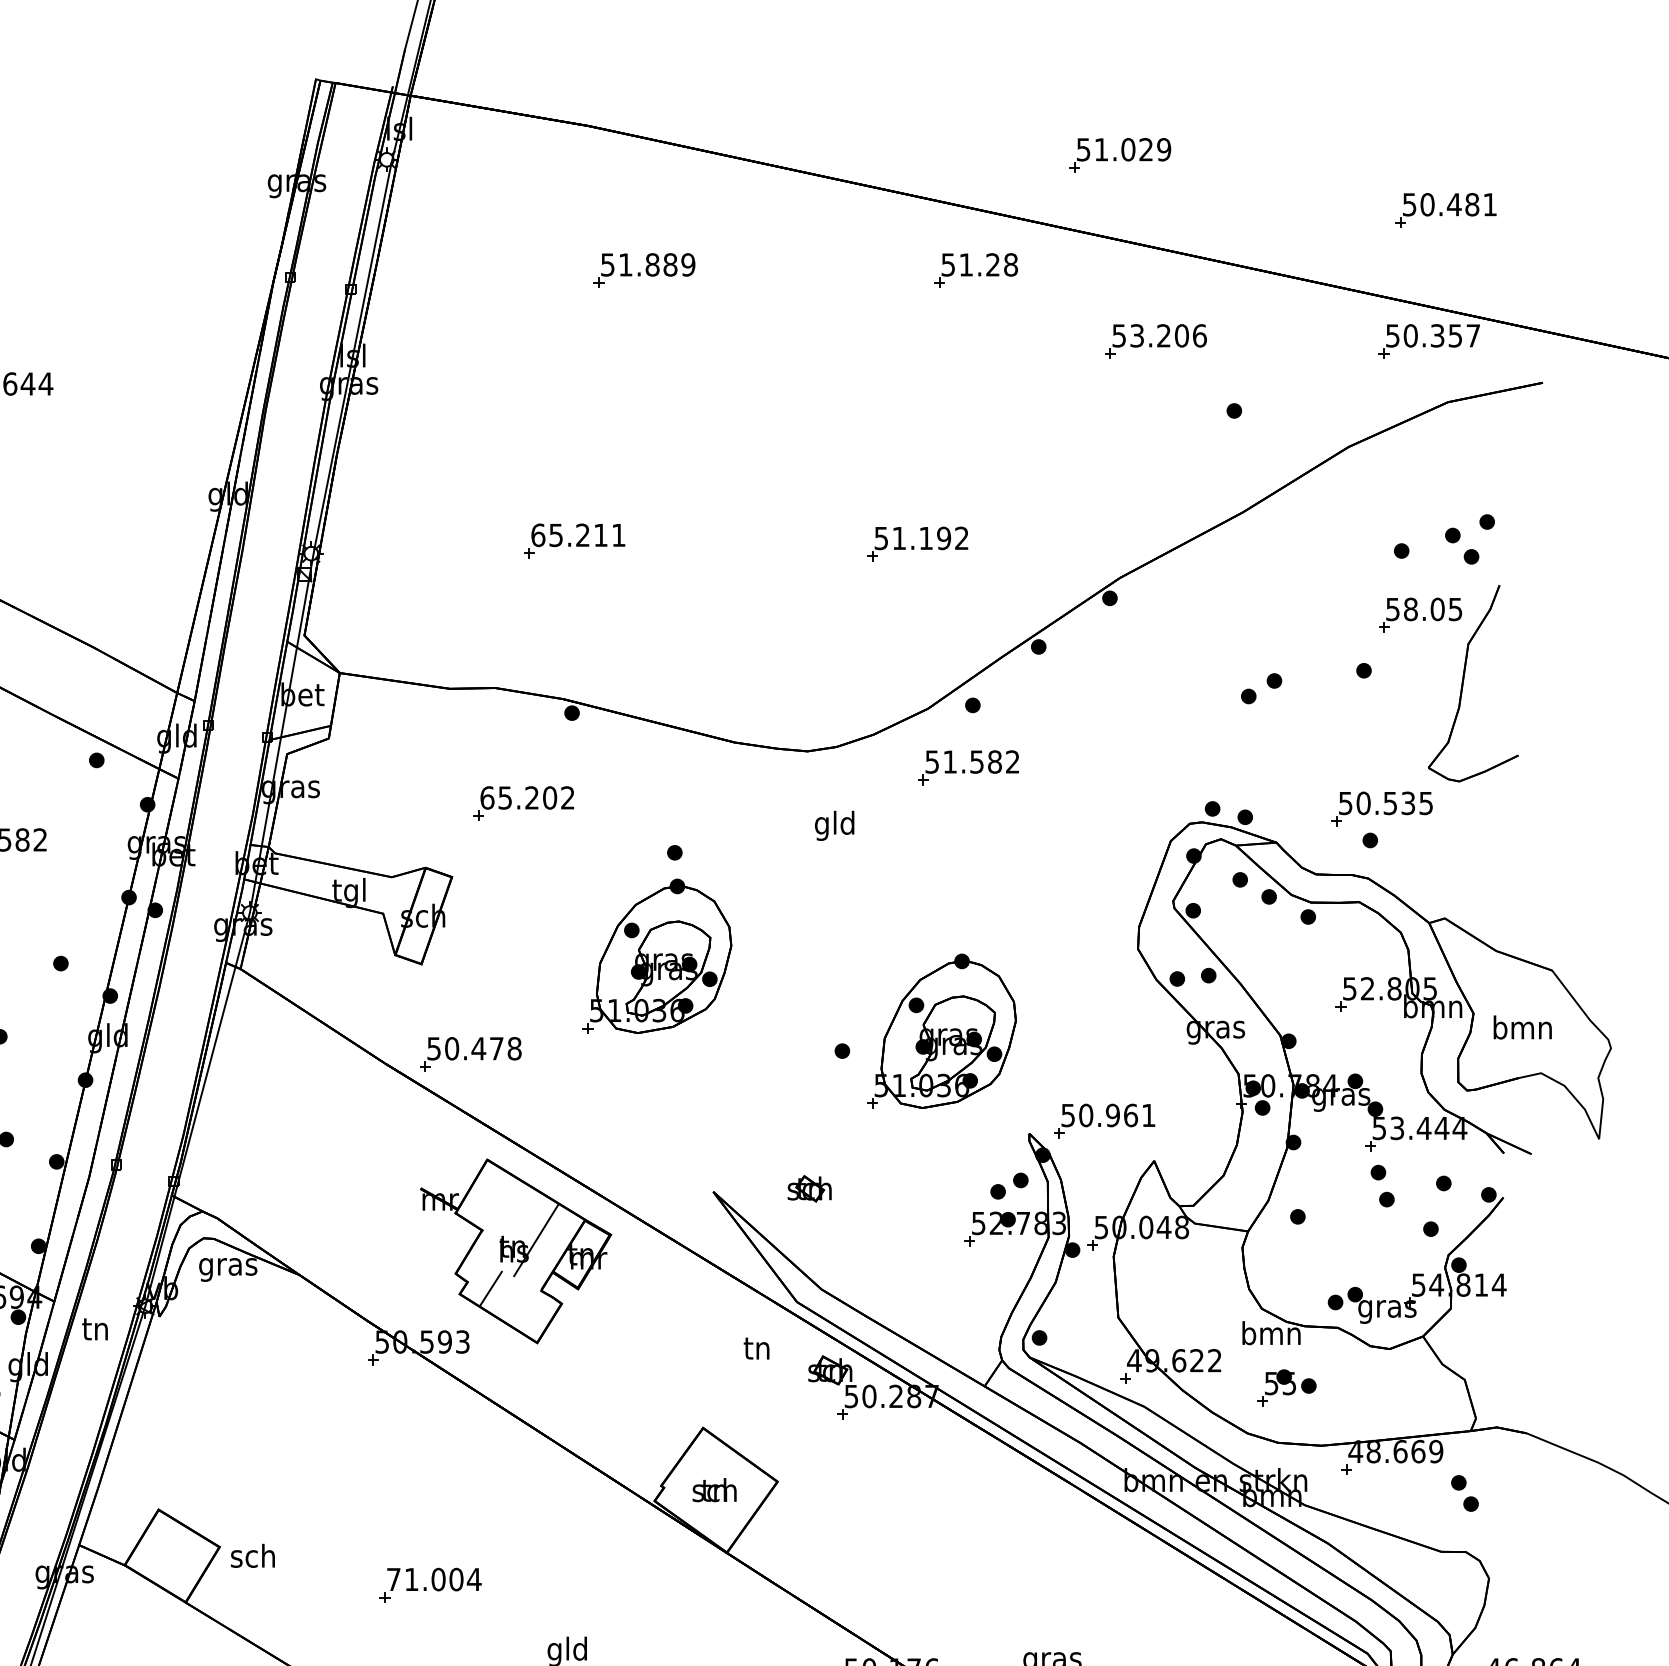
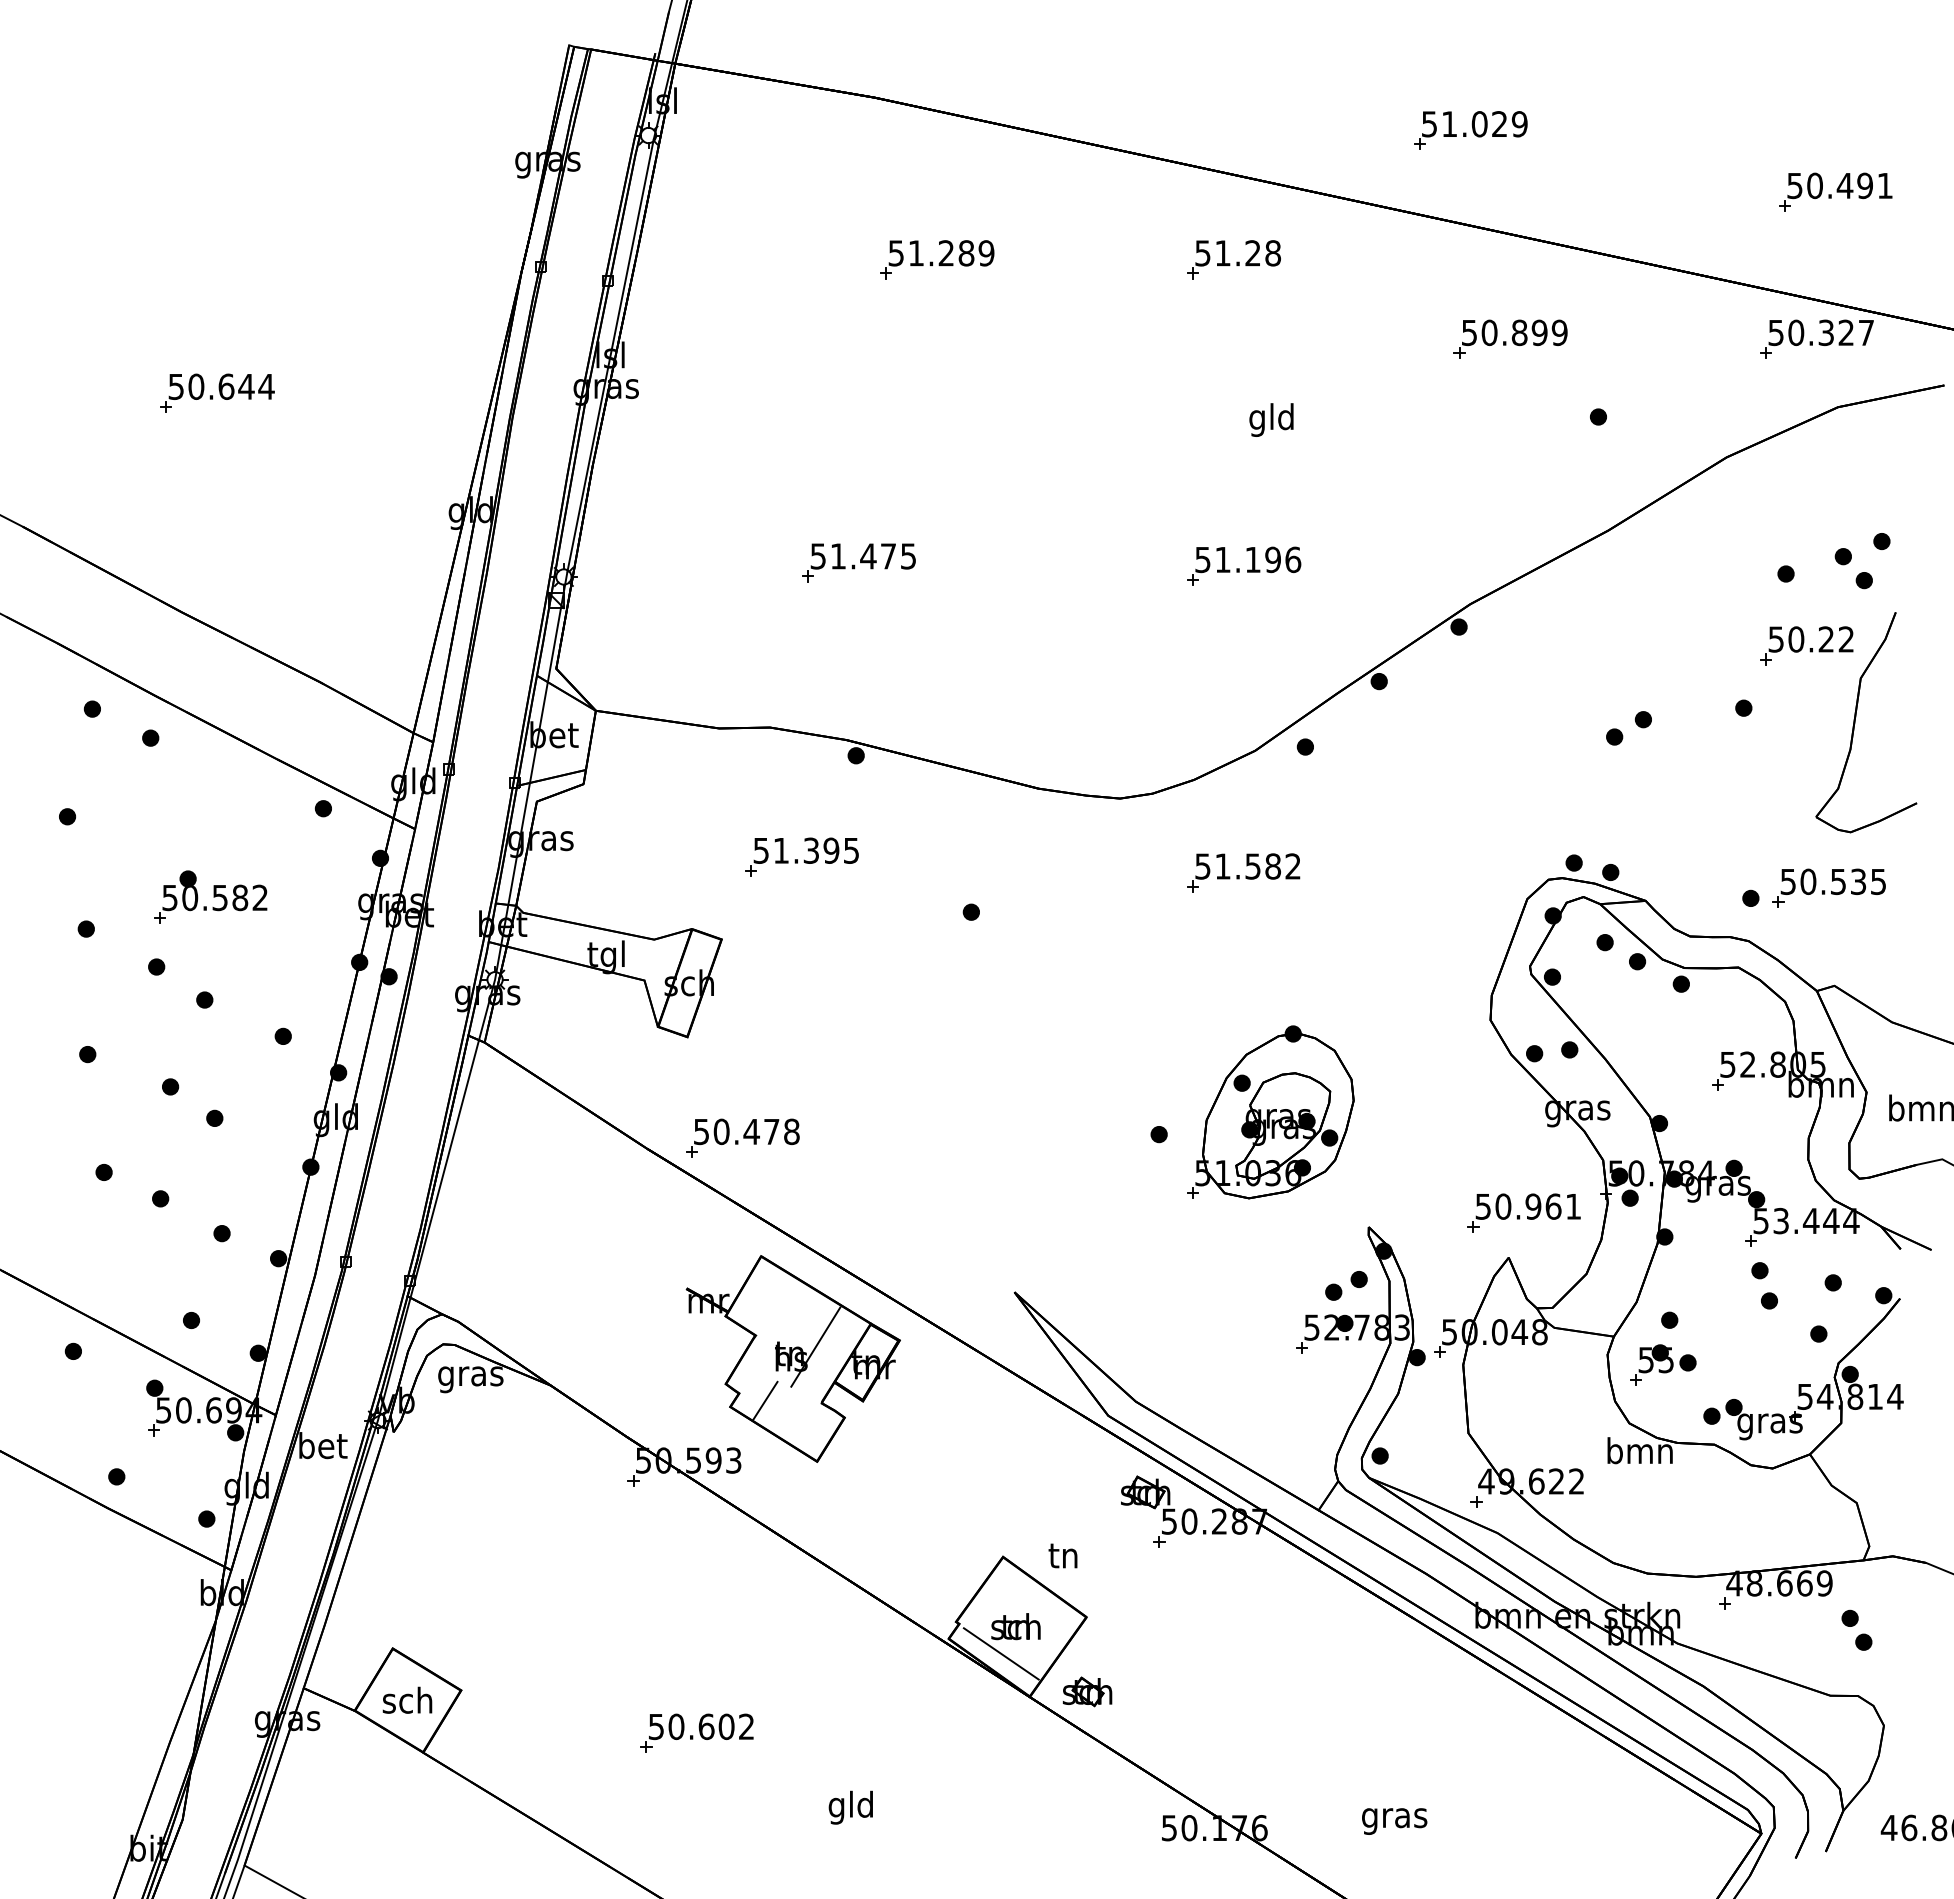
text: (1472, 204) -> (1865, 185), 50.481 -> 50.491
text: (652, 265) -> (946, 253), 51.889 -> 51.289
part: (975, 270) -> (1233, 259), moved
text: (1168, 335) -> (1524, 332), 53.206 -> 50.899
text: (1454, 335) -> (1845, 332), 50.357 -> 50.327
text: (577, 535) -> (862, 556), 65.211 -> 51.475
text: (962, 538) -> (1293, 559), 51.192 -> 51.196
text: (1432, 609) -> (1820, 639), 58.05 -> 50.22
part: (968, 767) -> (1243, 872), moved
text: (526, 797) -> (805, 850), 65.202 -> 51.395
part: (1381, 808) -> (1828, 887), moved
text: (834, 825) -> (1271, 419), moved
part: (657, 956) -> (951, 1028), removed
part: (1104, 1120) -> (1523, 1212), moved
part: (809, 1188) -> (1087, 1691), moved
text: (96, 1328) -> (323, 1445), tn -> bet
text: (756, 1348) -> (1062, 1555), moved
part: (1286, 1387) -> (1663, 1364), moved
line: (700, 1514) -> (1000, 1653), added
text: (252, 1555) -> (407, 1699), moved
text: (434, 1579) -> (701, 1726), 71.004 -> 50.602

